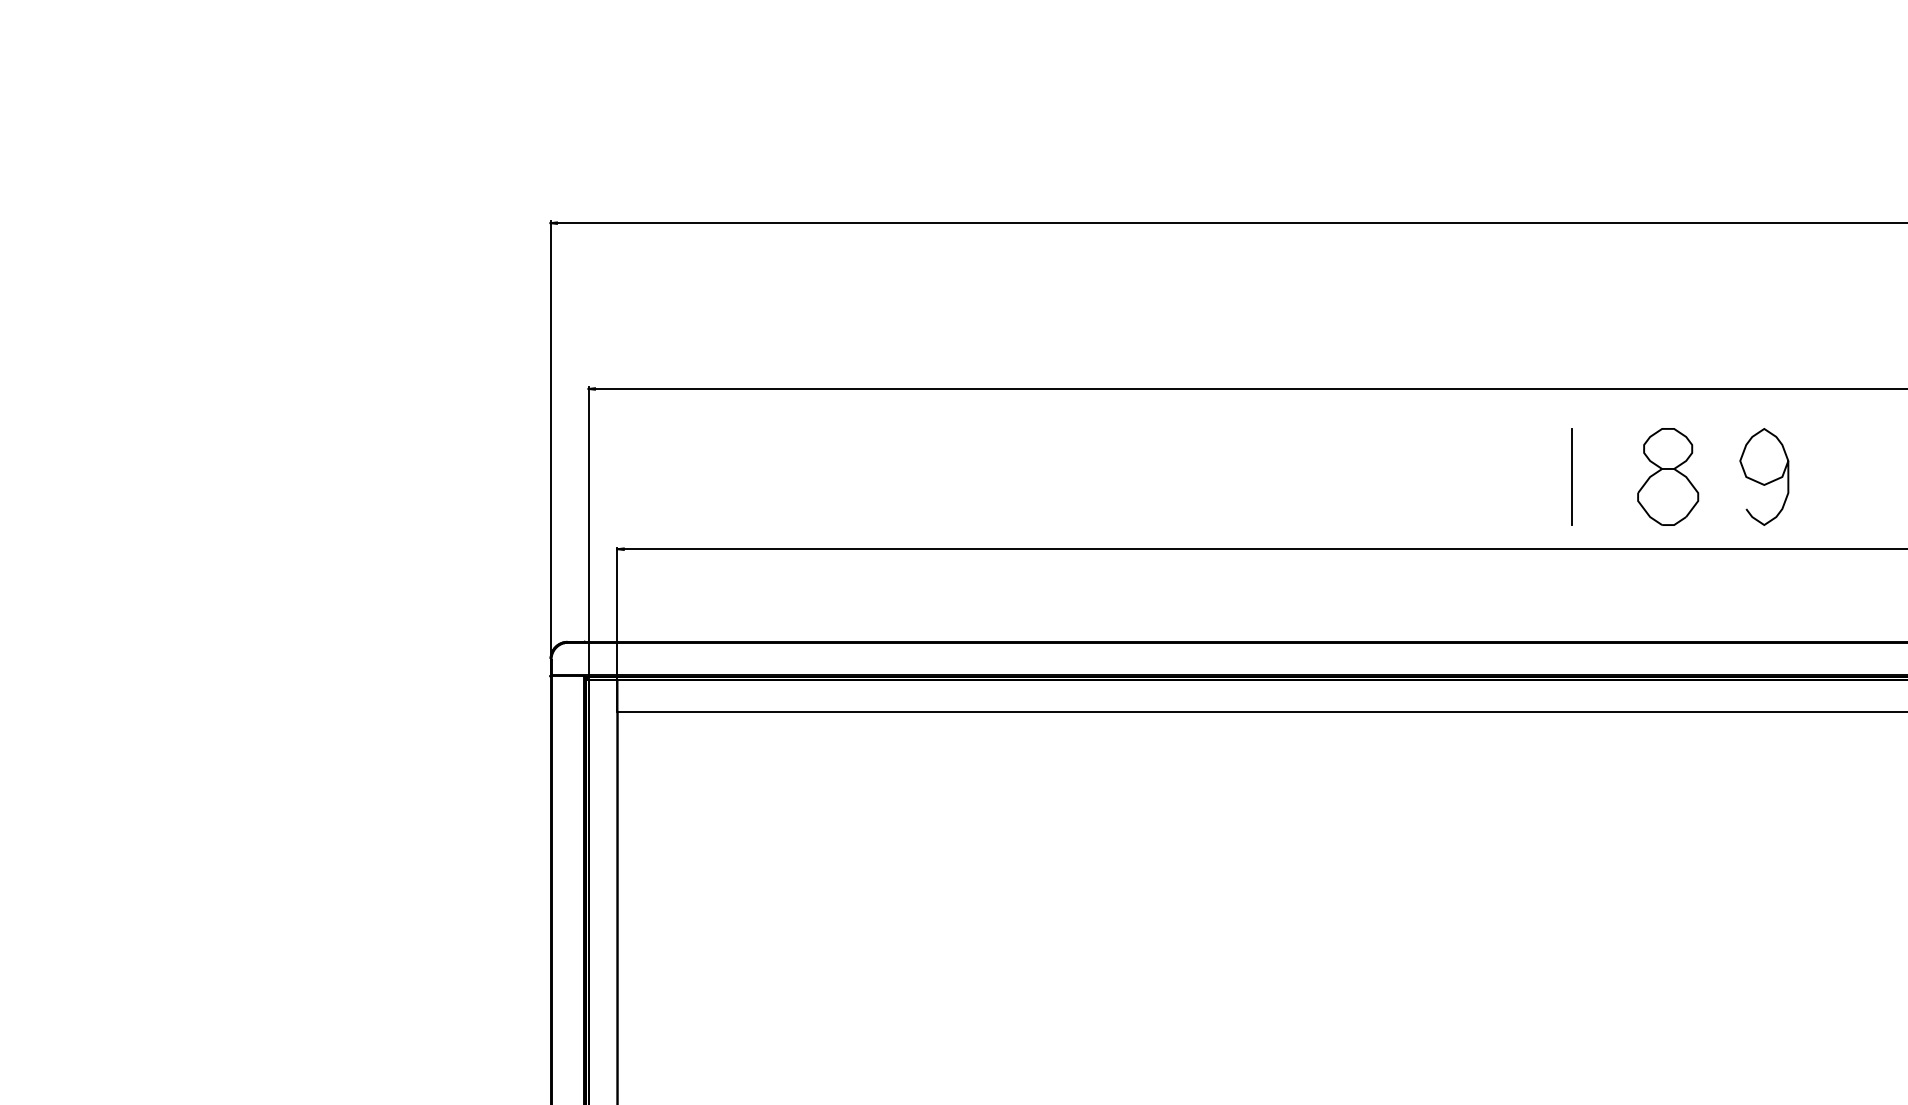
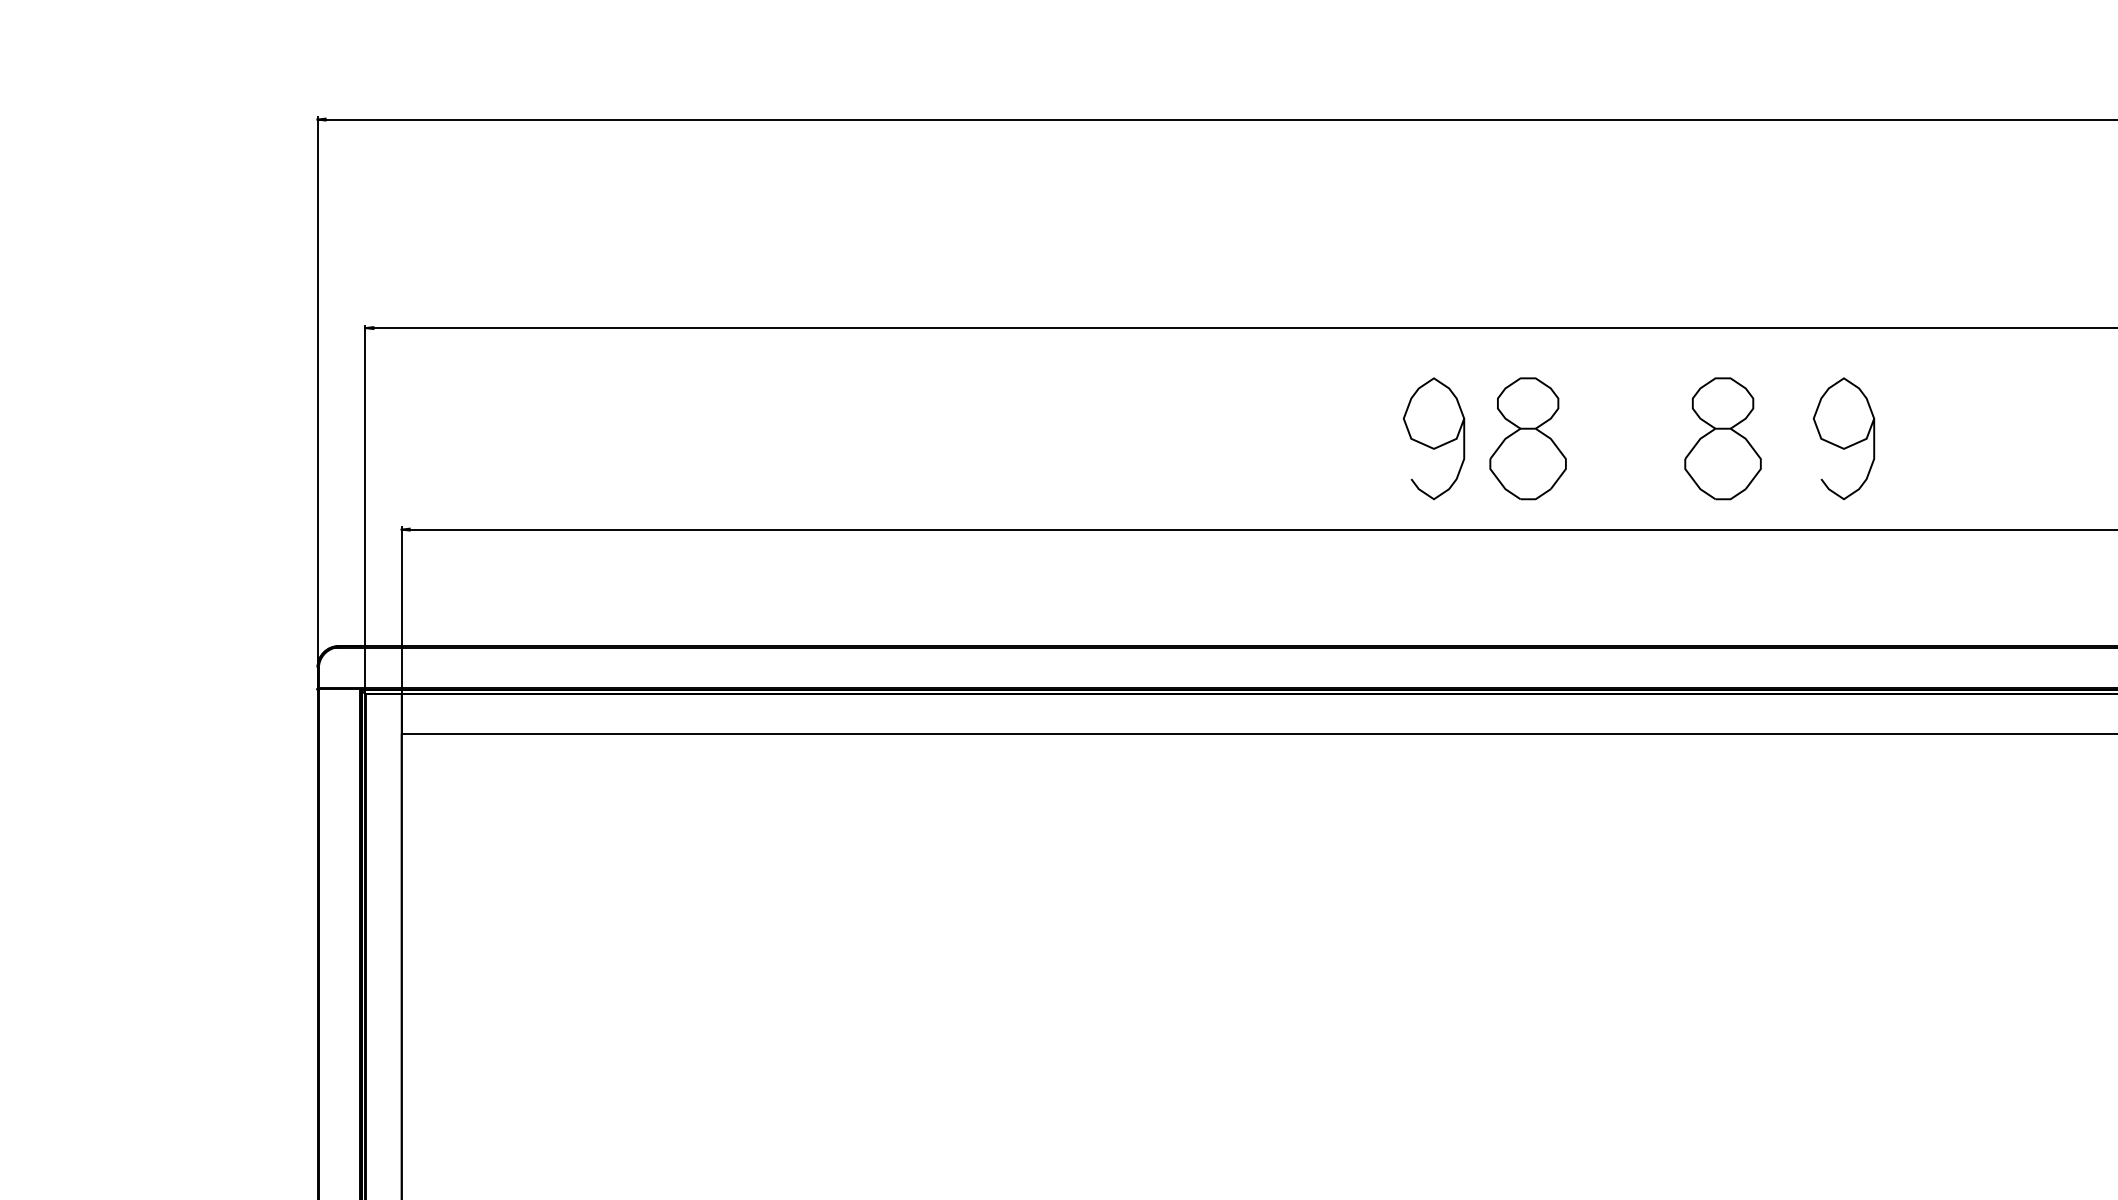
part: (1513, 476) -> (1528, 438), added
line: (1572, 476) -> (1602, 438), removed
curve: (1435, 482) -> (1430, 445), added

